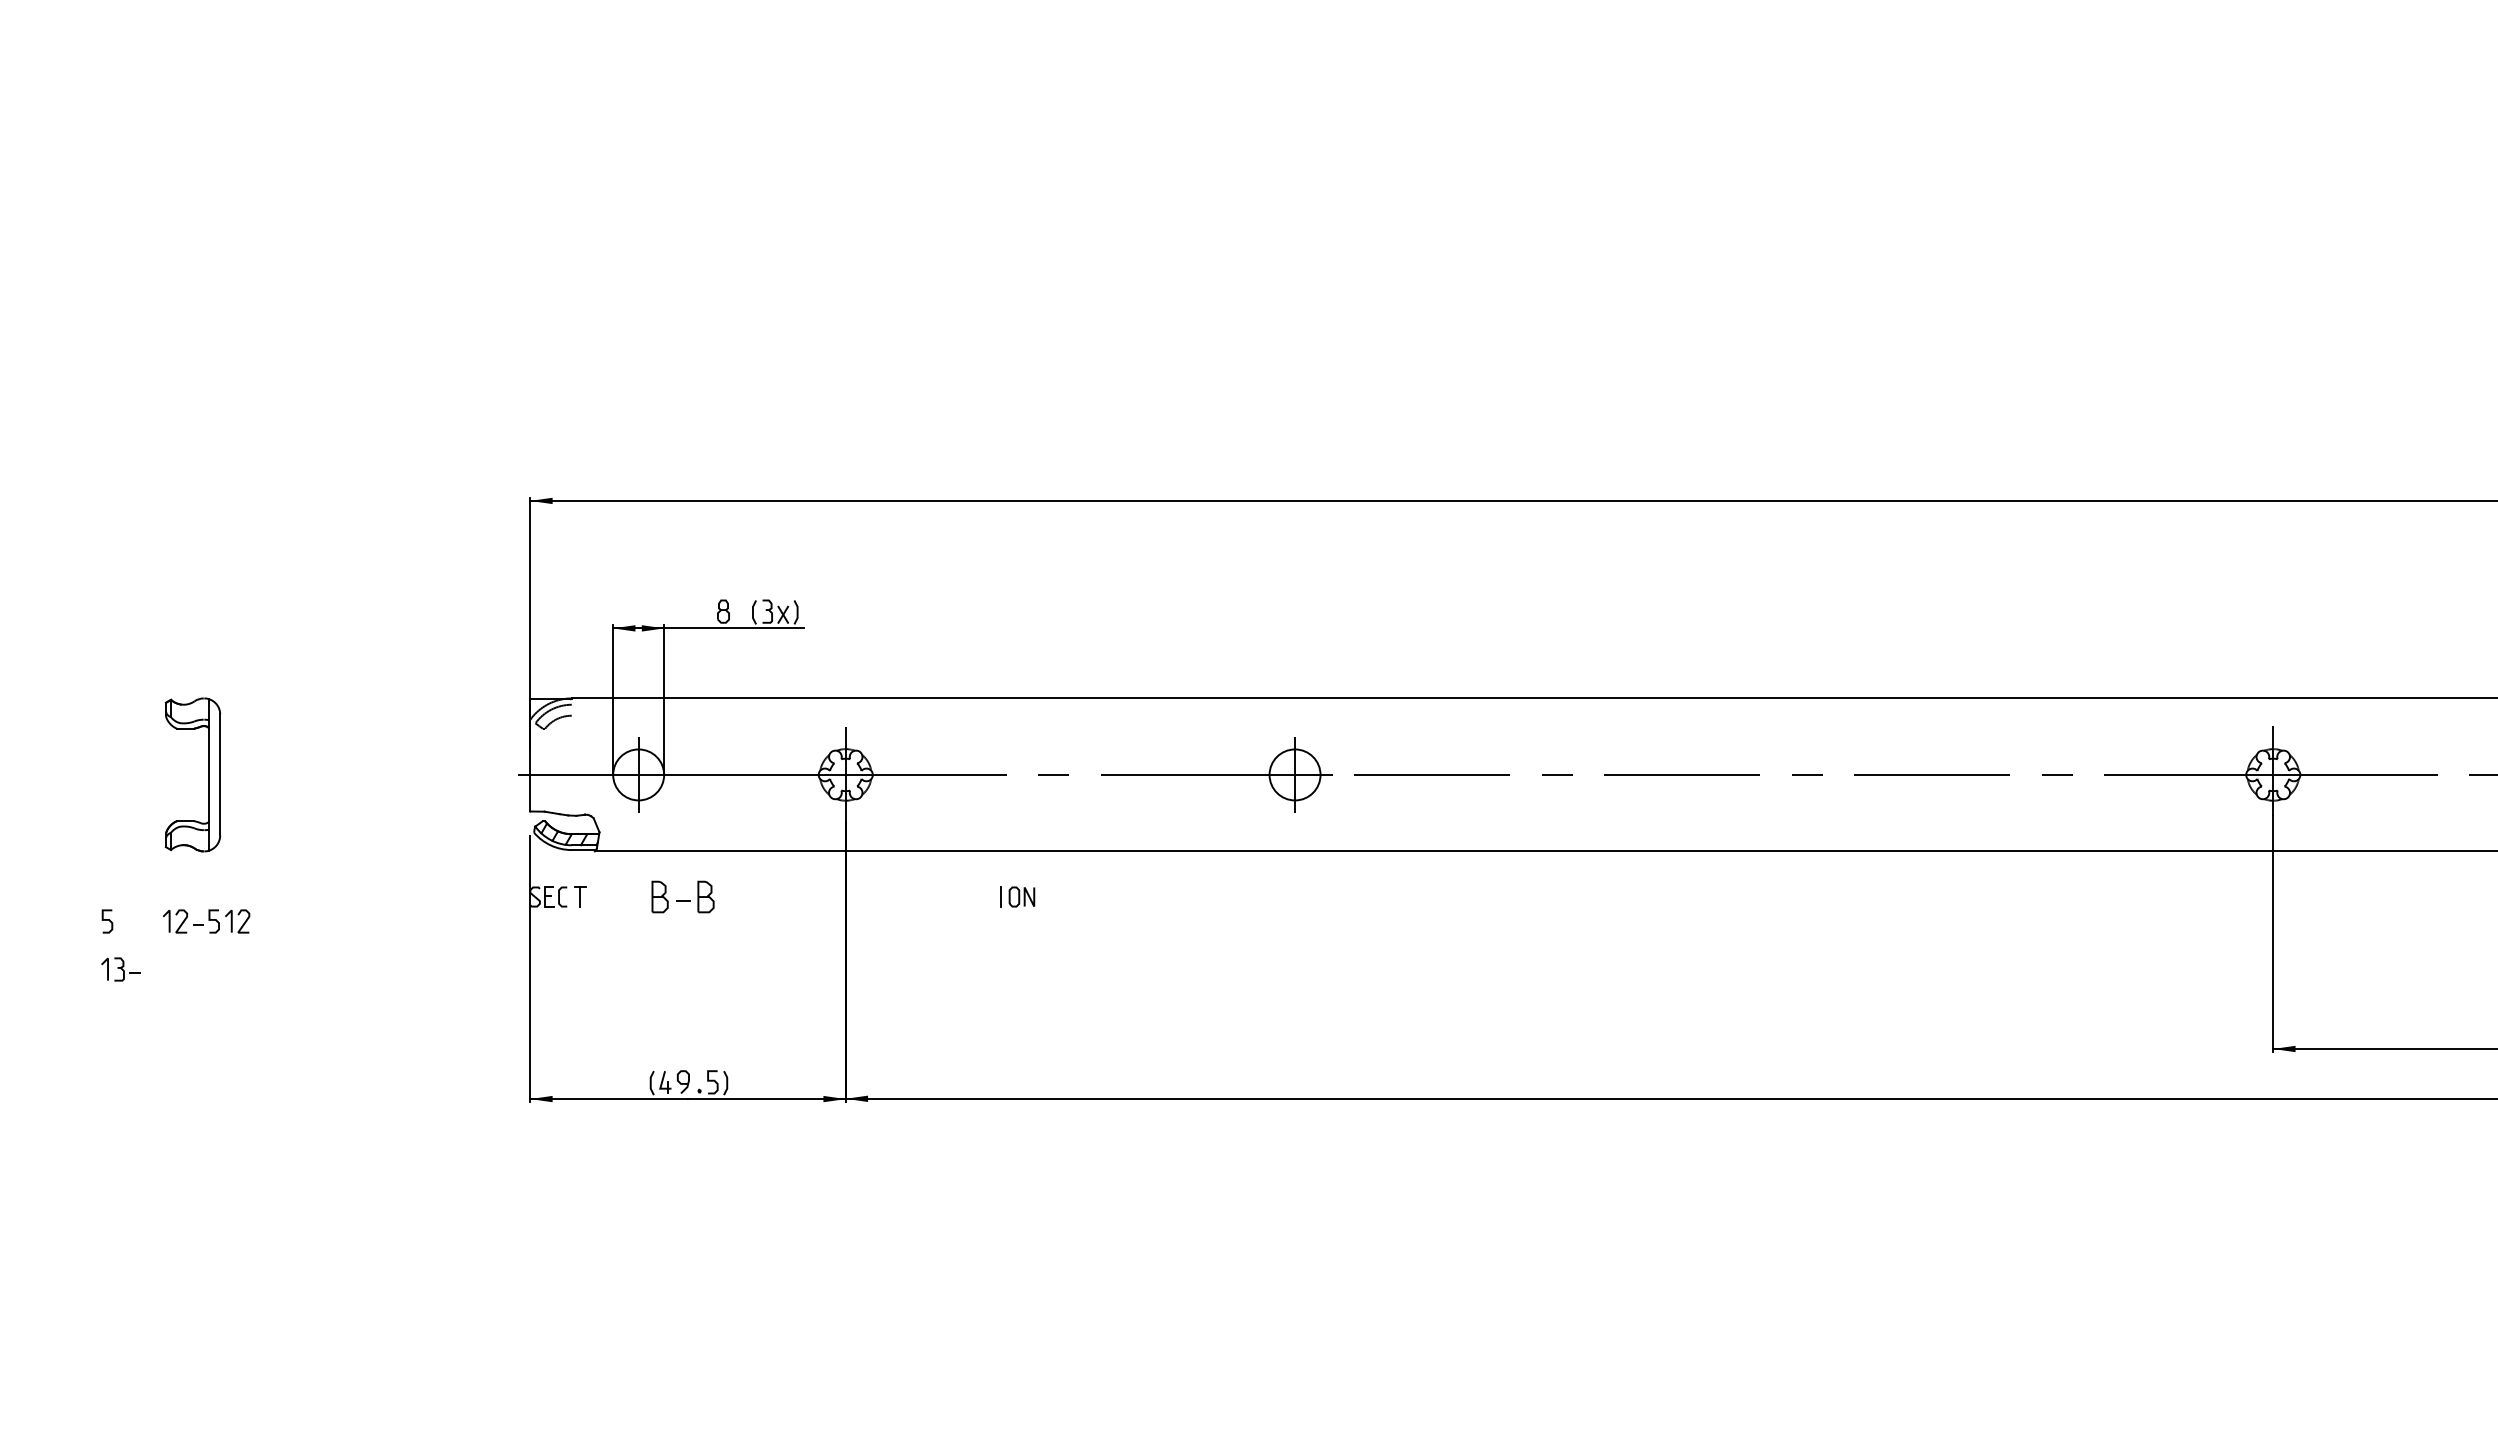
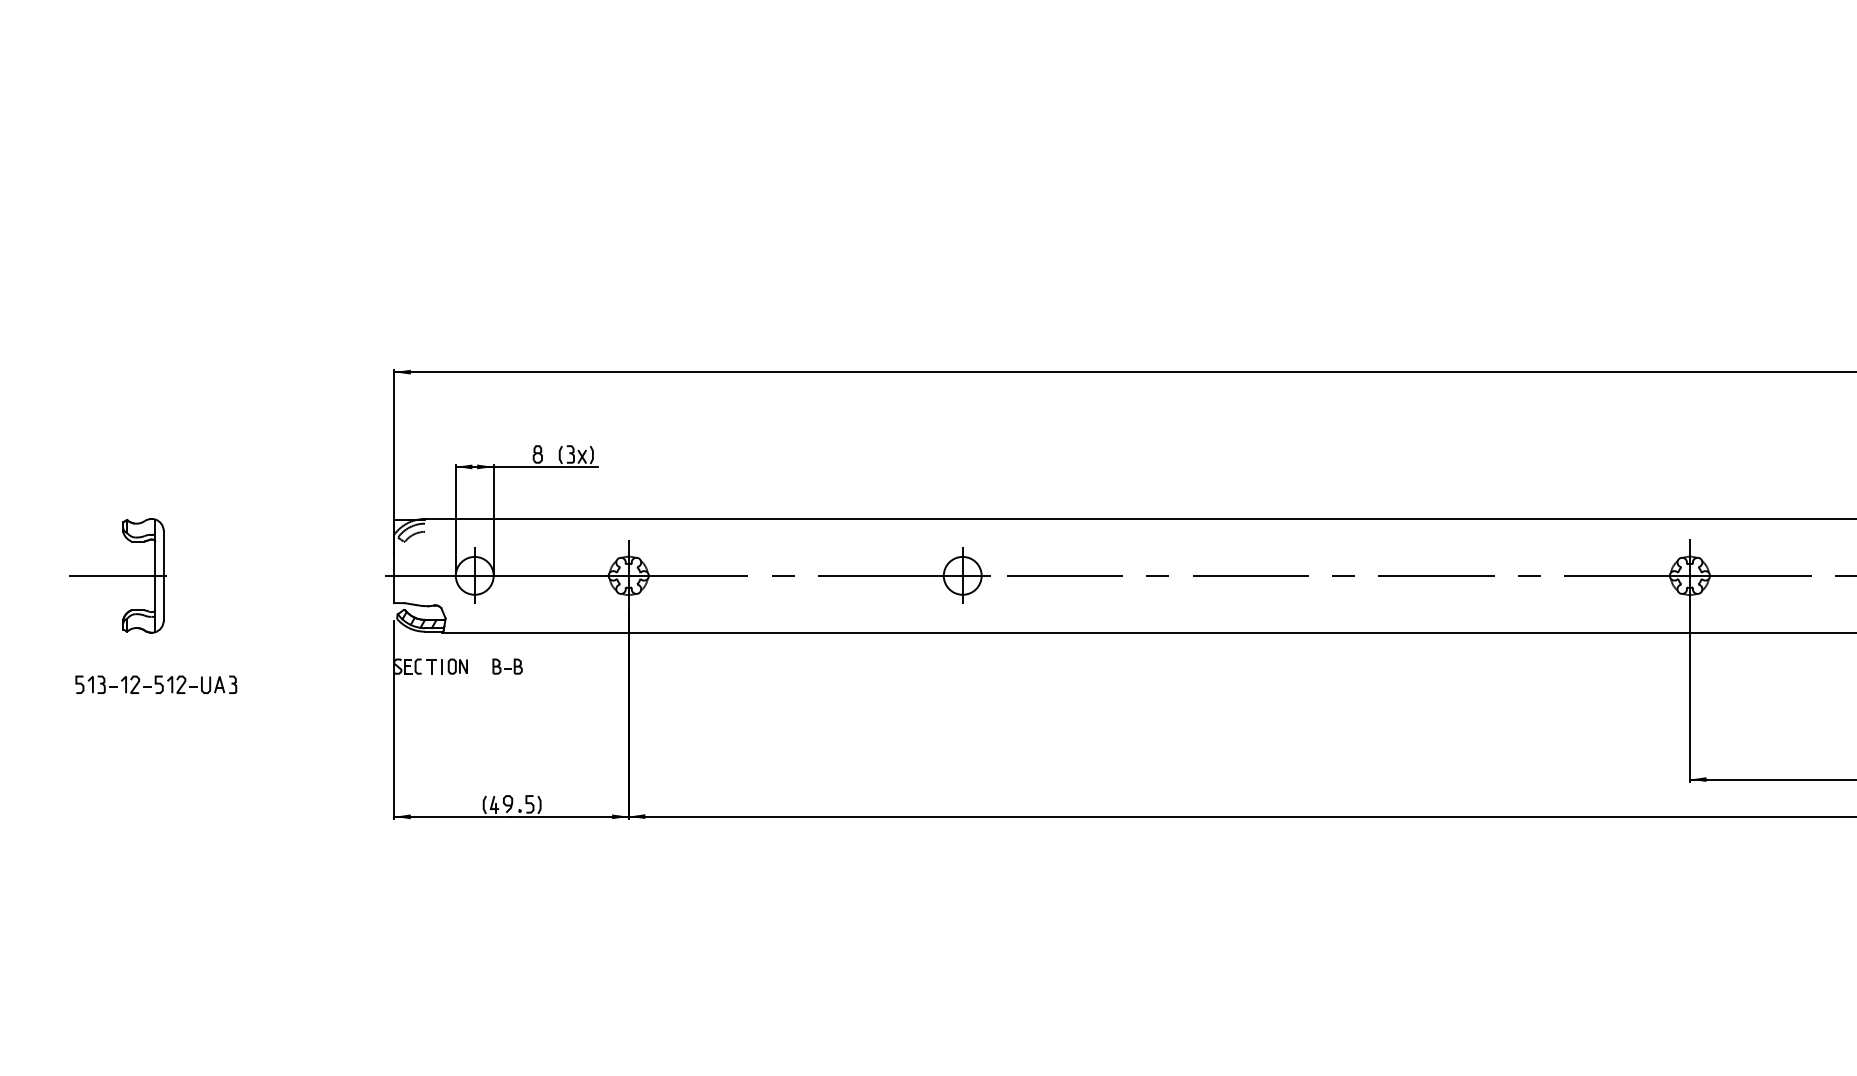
line: (158, 774) -> (117, 575), added
part: (682, 896) -> (507, 666), size x0.62
part: (1017, 896) -> (454, 666), moved
part: (286, 921) -> (212, 684), added
part: (120, 969) -> (102, 684), moved

